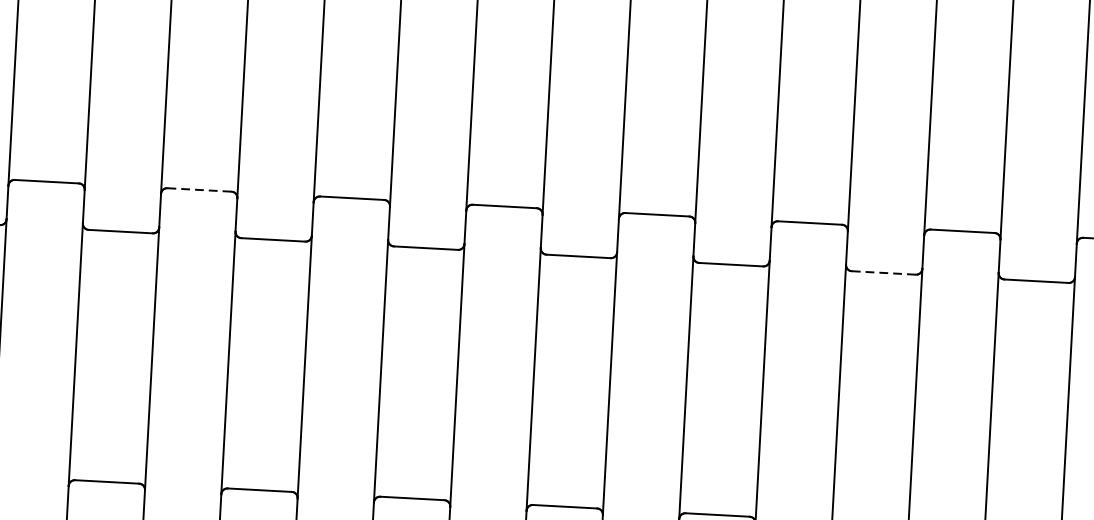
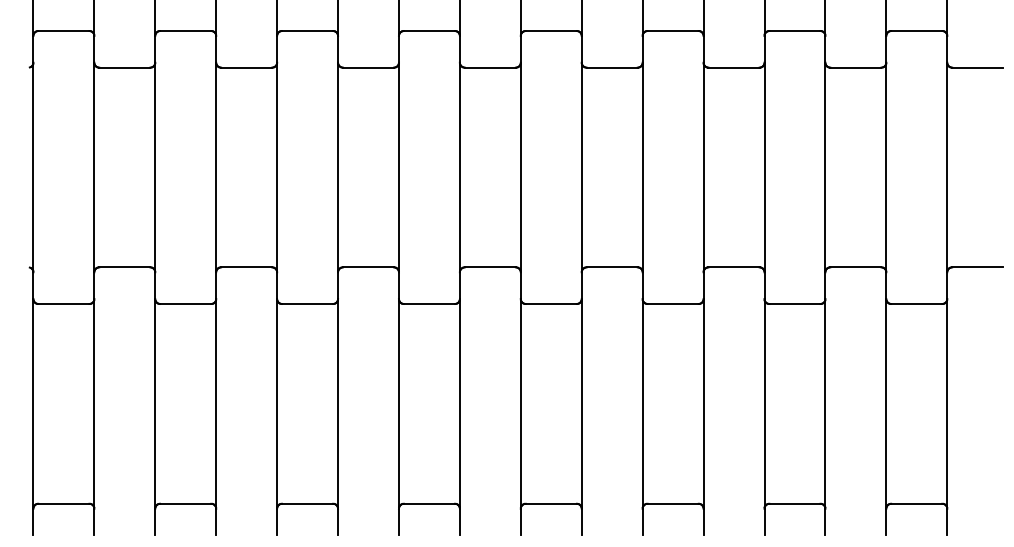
line: (199, 190) -> (246, 267), dashed -> solid
line: (883, 272) -> (794, 303), dashed -> solid

